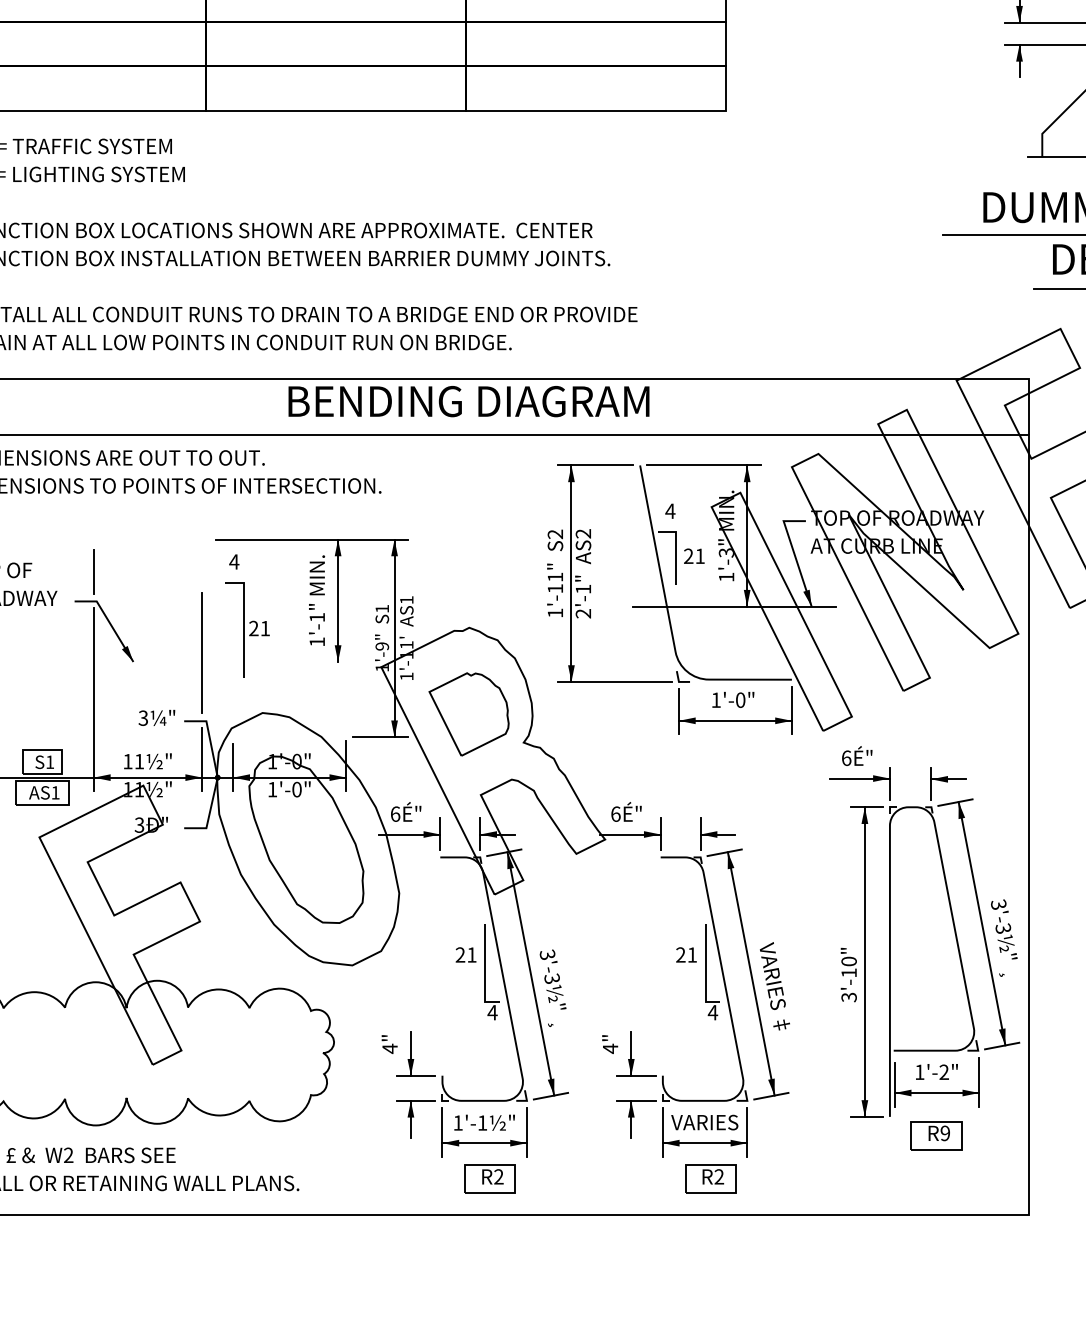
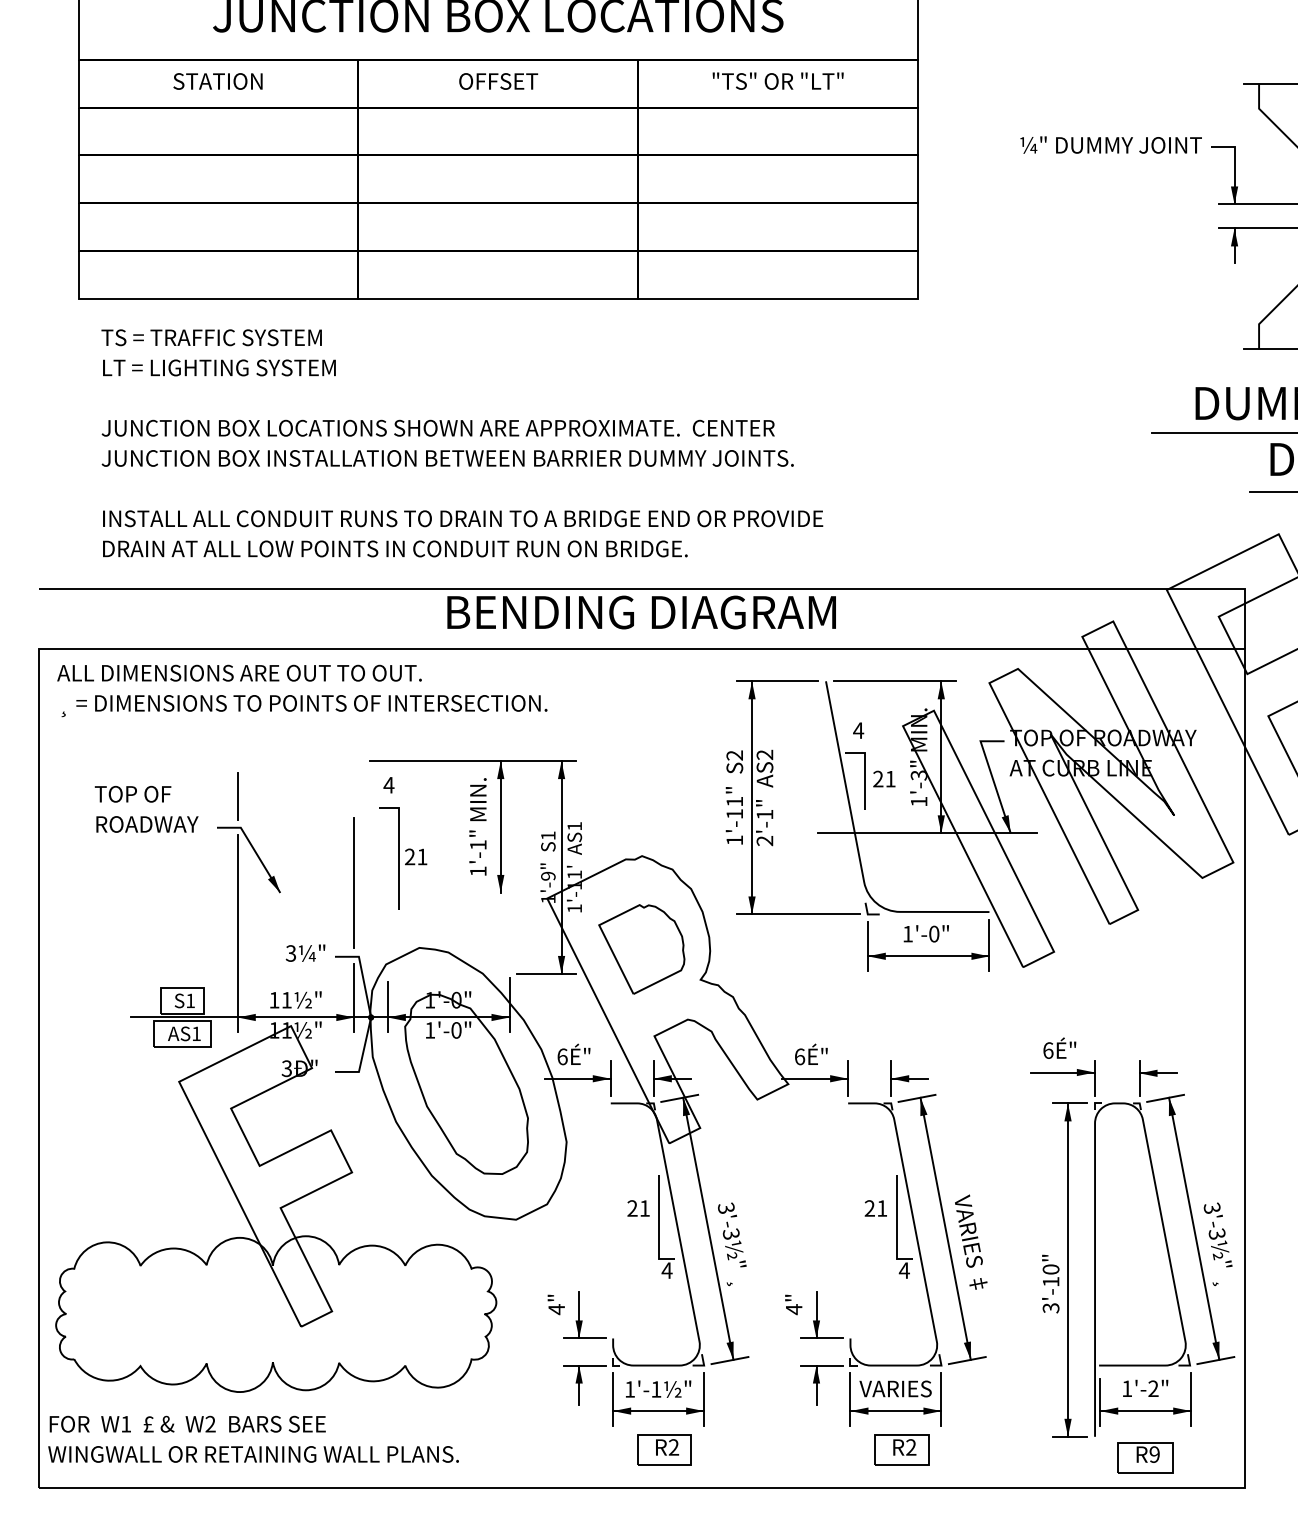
part: (956, 942) -> (1166, 1249), moved

